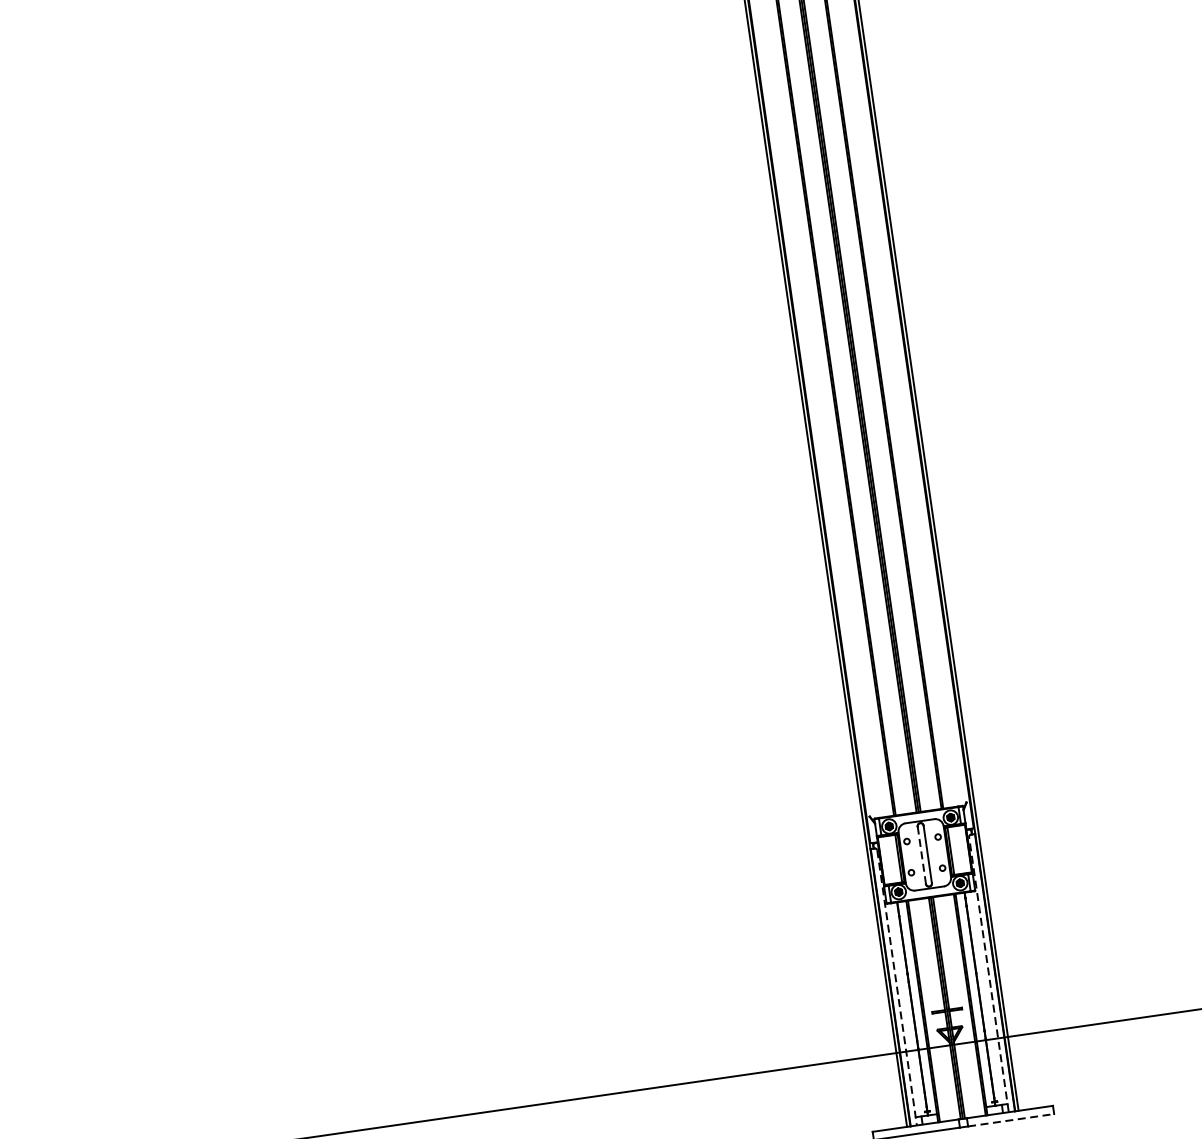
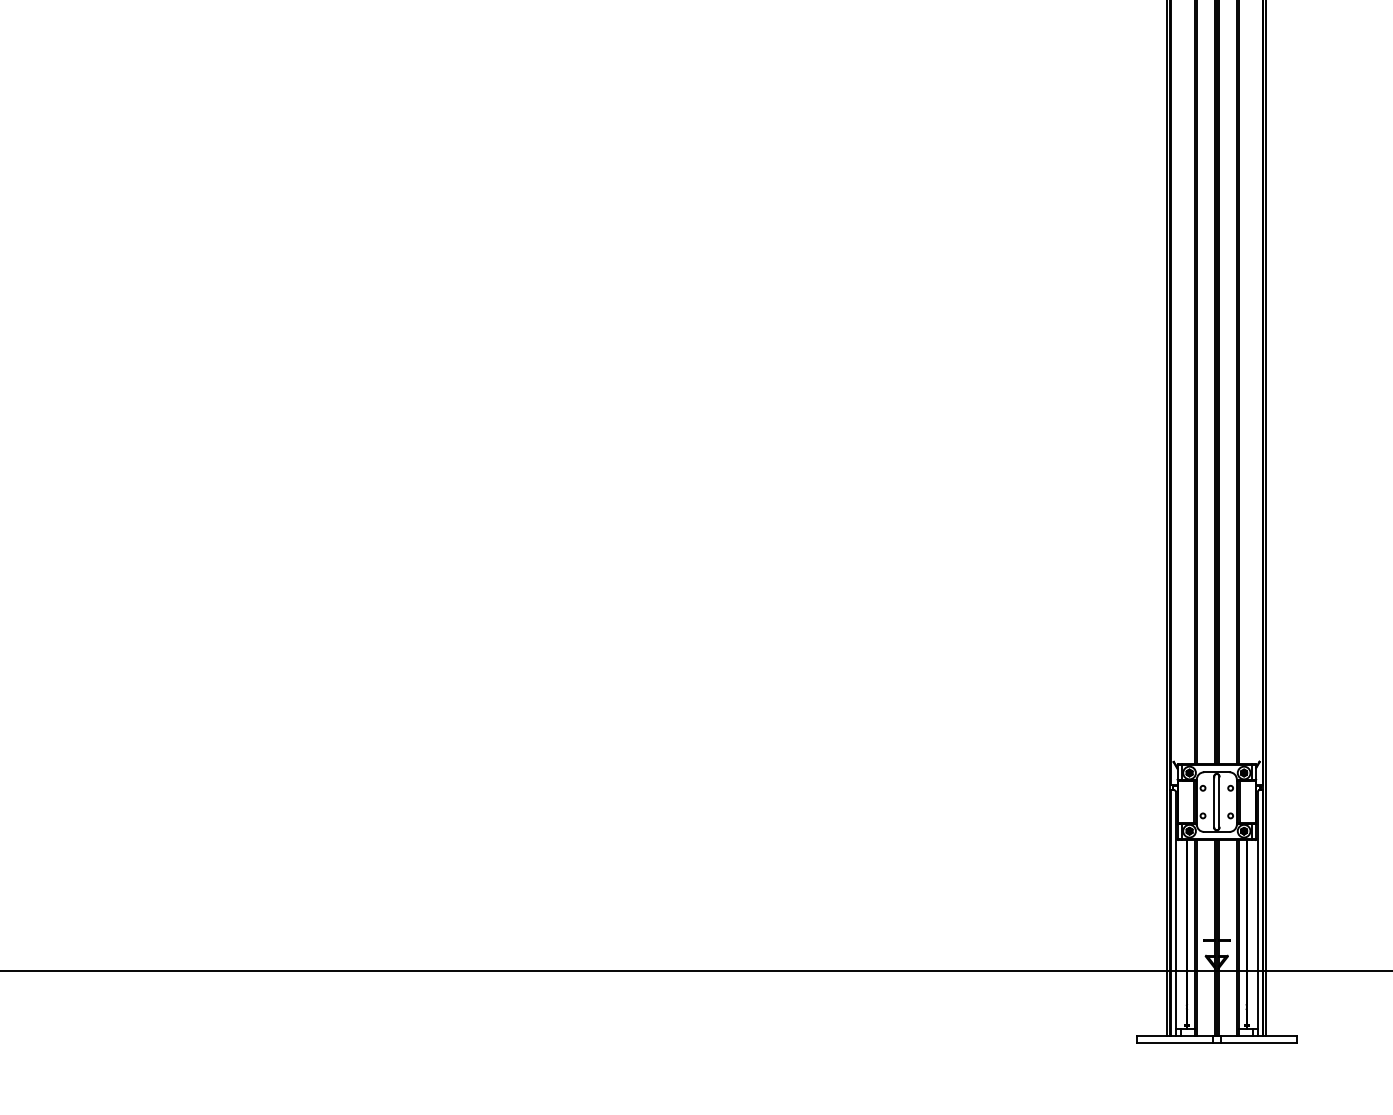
line: (922, 855) -> (1214, 802), dashed -> solid
line: (988, 973) -> (1257, 913), dashed -> solid
line: (897, 987) -> (1176, 913), dashed -> solid
line: (1012, 1120) -> (1259, 1043), dashed -> solid

